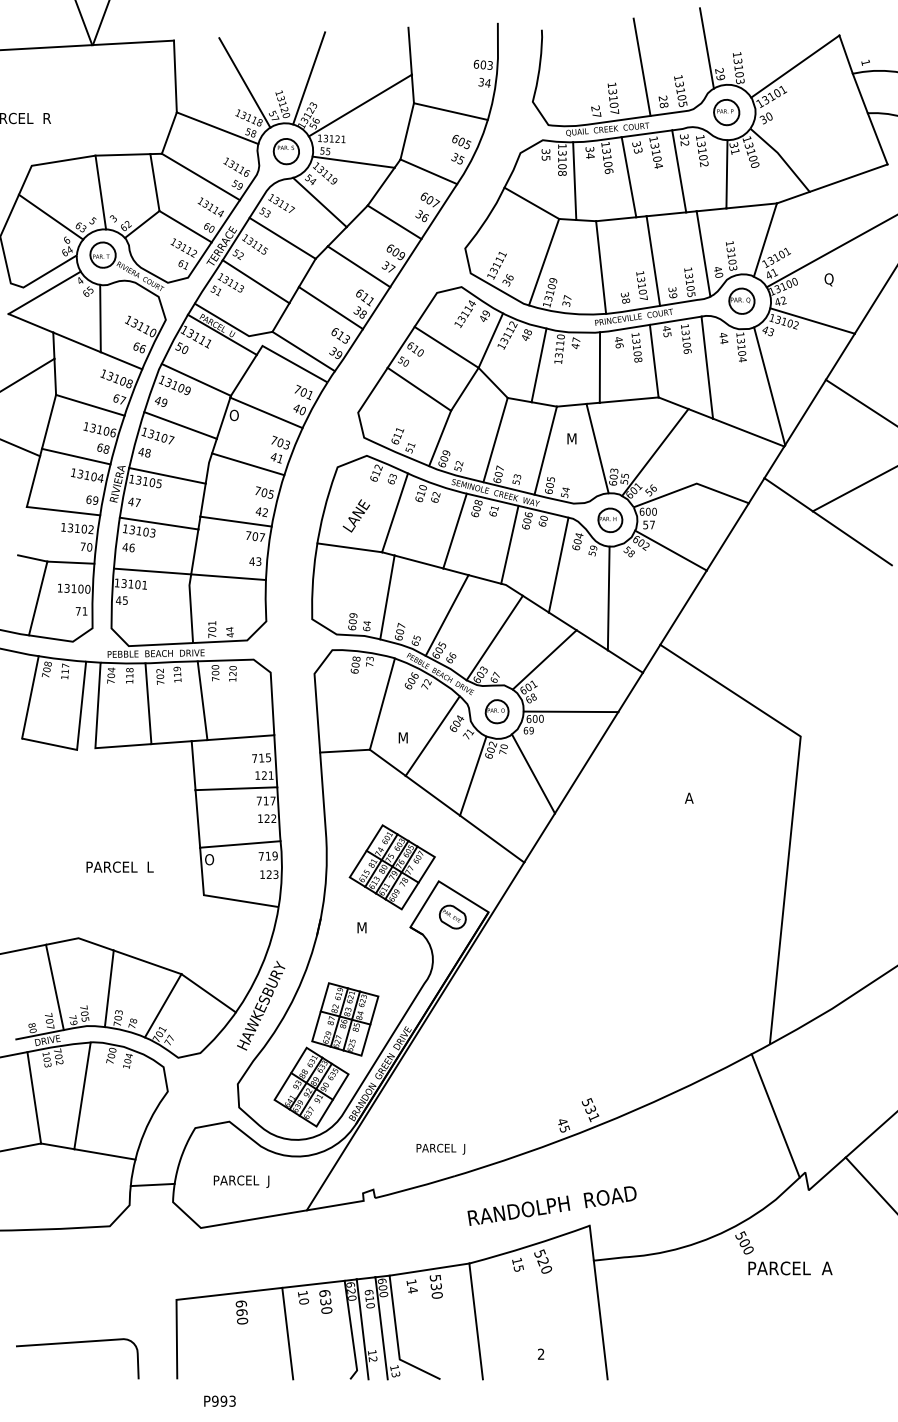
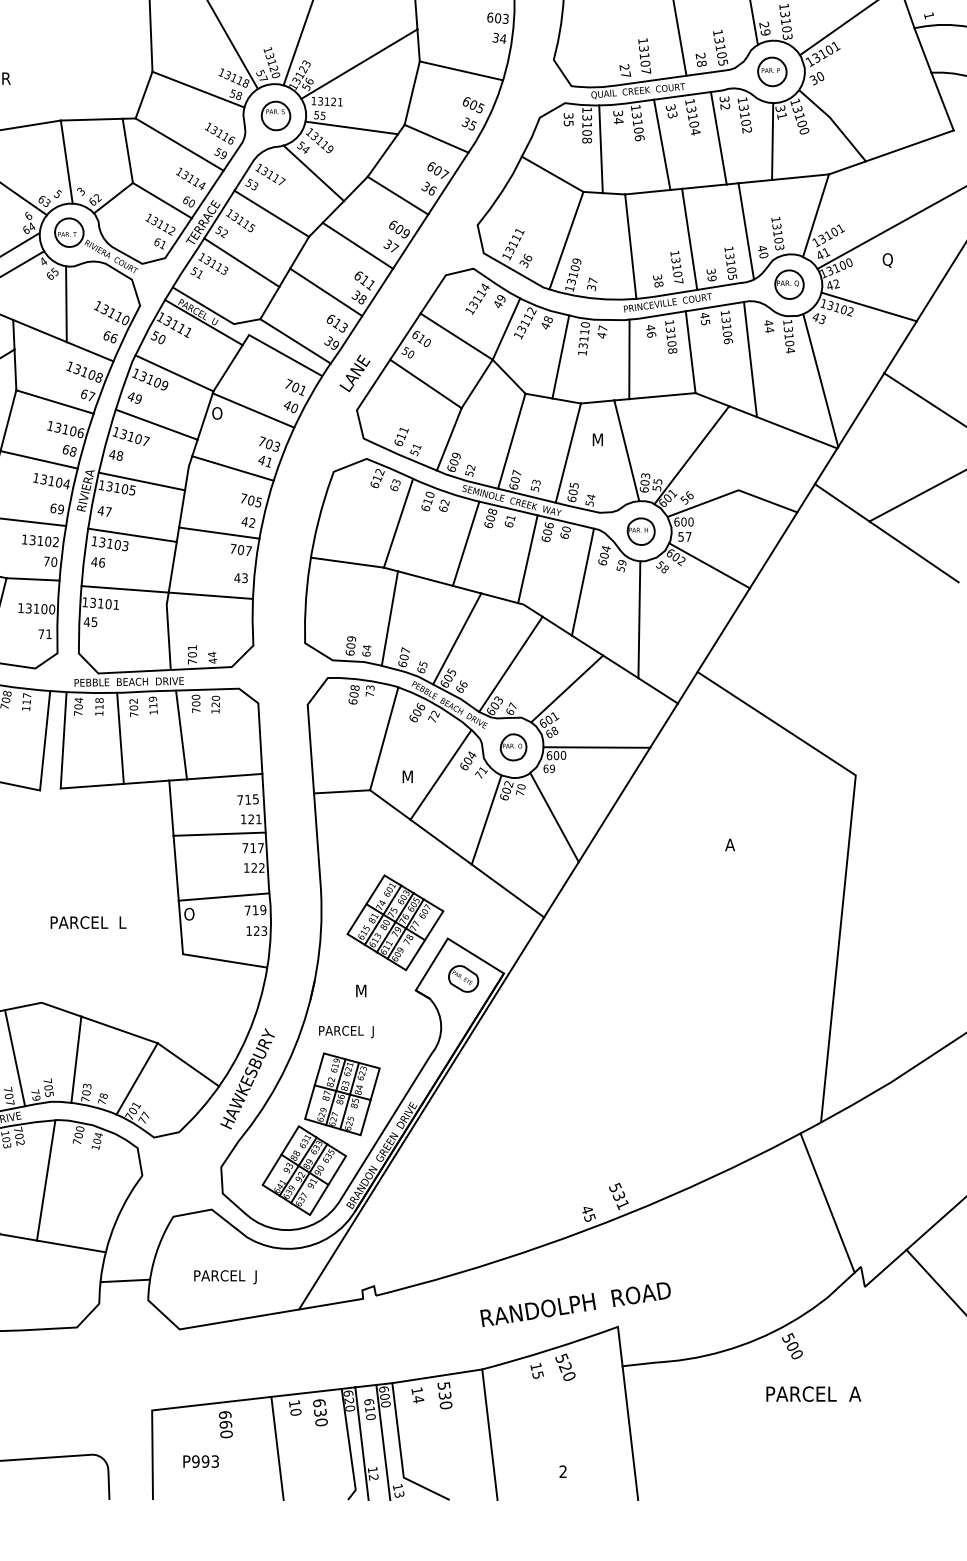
text: (356, 515) -> (355, 372), moved
text: (440, 1148) -> (346, 1031), moved
text: (790, 1268) -> (813, 1394), moved
text: (219, 1400) -> (200, 1460), moved

